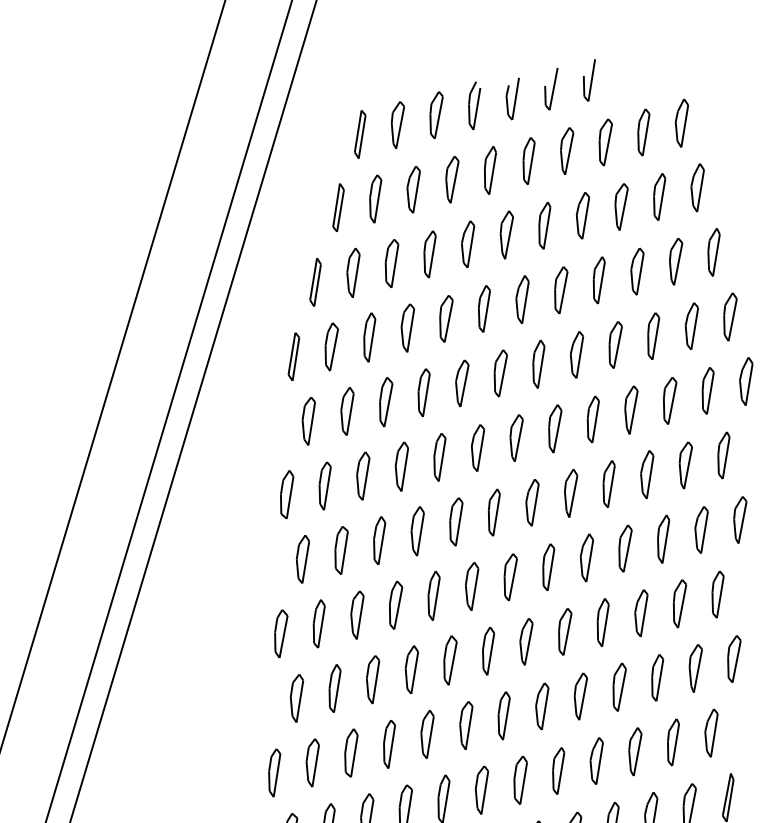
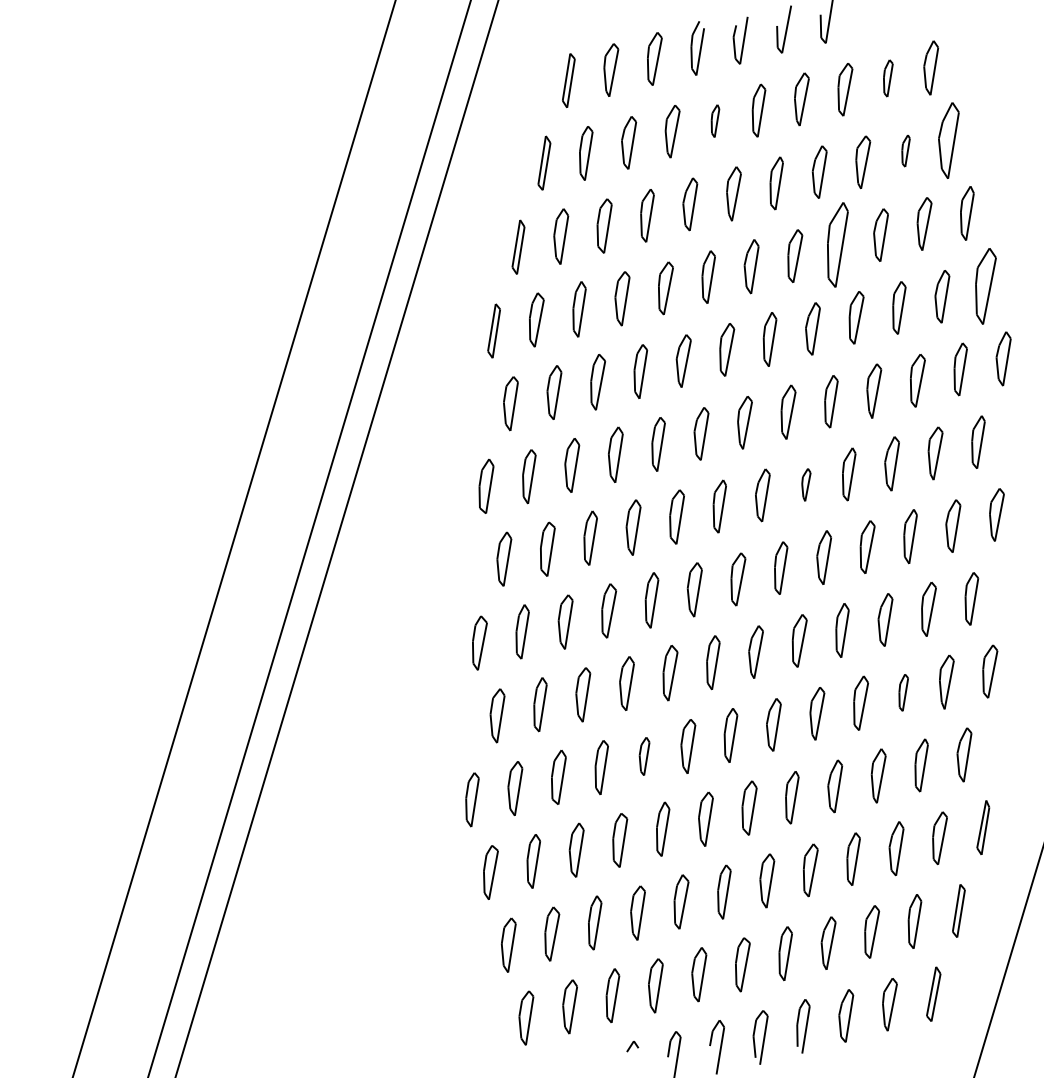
part: (644, 132) -> (888, 78), size x0.7
part: (490, 169) -> (715, 120), size x0.6
part: (697, 187) -> (948, 140), size x1.4
part: (659, 196) -> (905, 150), size x0.6
part: (599, 279) -> (838, 244), size x1.6
part: (730, 316) -> (985, 285), size x1.4
part: (571, 493) -> (806, 484), size x0.6
part: (657, 677) -> (903, 692), size x0.7
part: (427, 734) -> (644, 756), size x0.7

